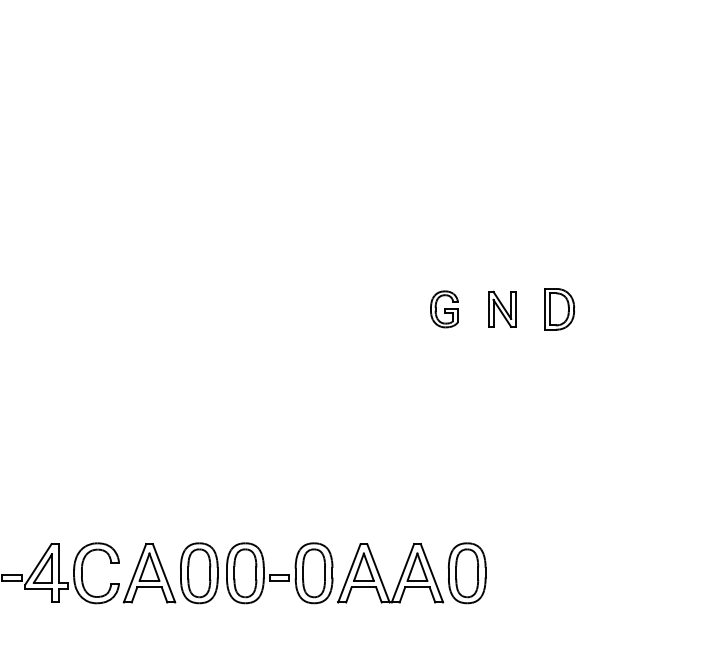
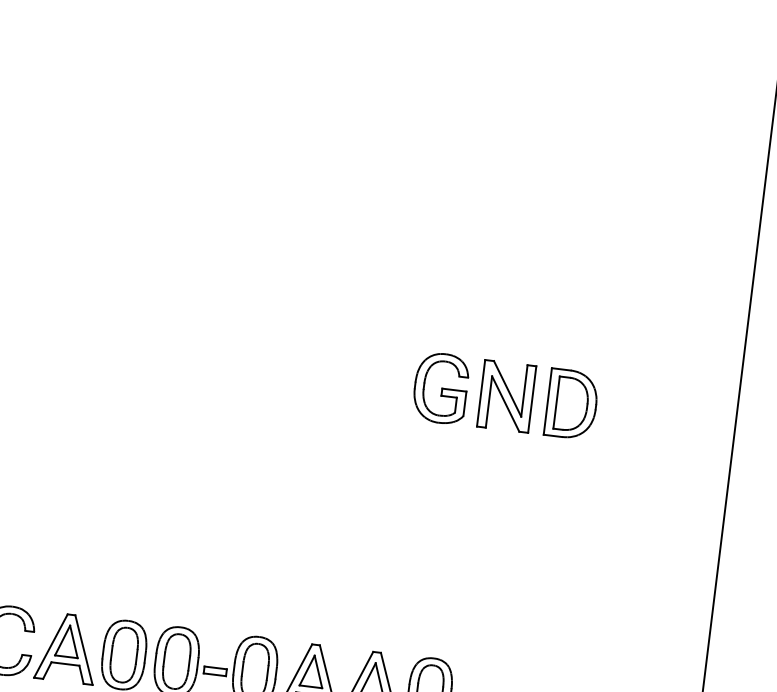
part: (444, 309) -> (440, 388), size x1.67
part: (502, 309) -> (506, 396), size x1.67
part: (559, 309) -> (571, 404), size x1.43

